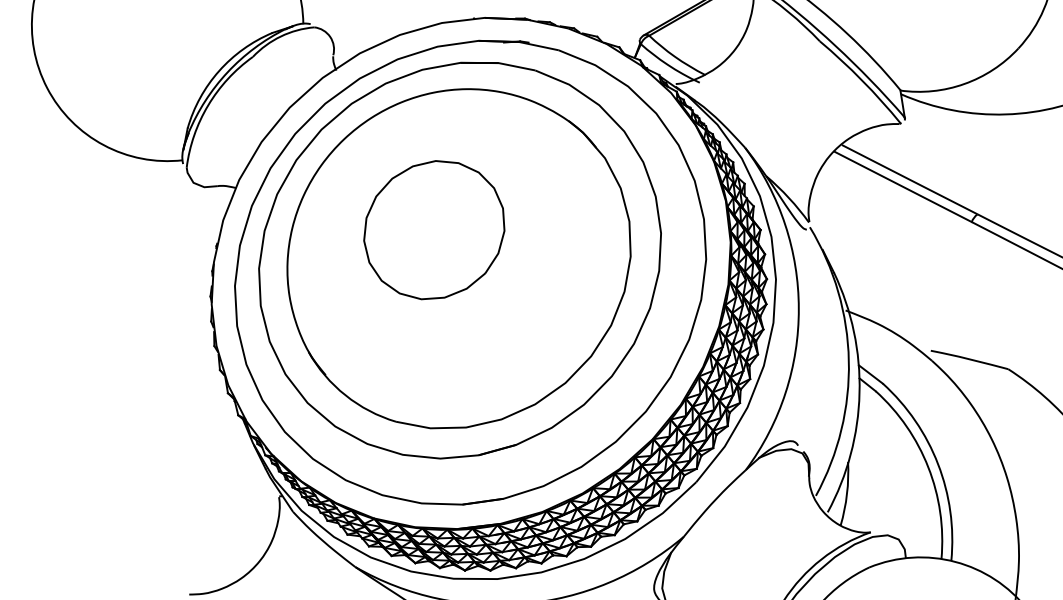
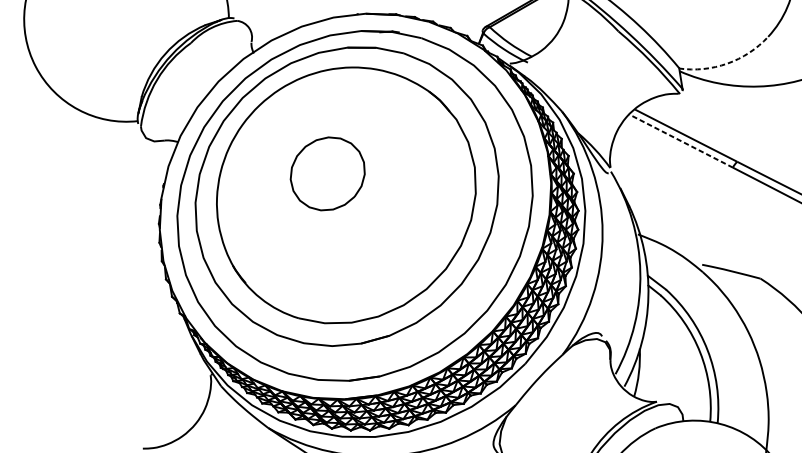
arc: (964, 84) -> (727, 63), solid -> dashed
line: (902, 186) -> (680, 140), solid -> dashed
part: (434, 230) -> (327, 174), size x0.7

